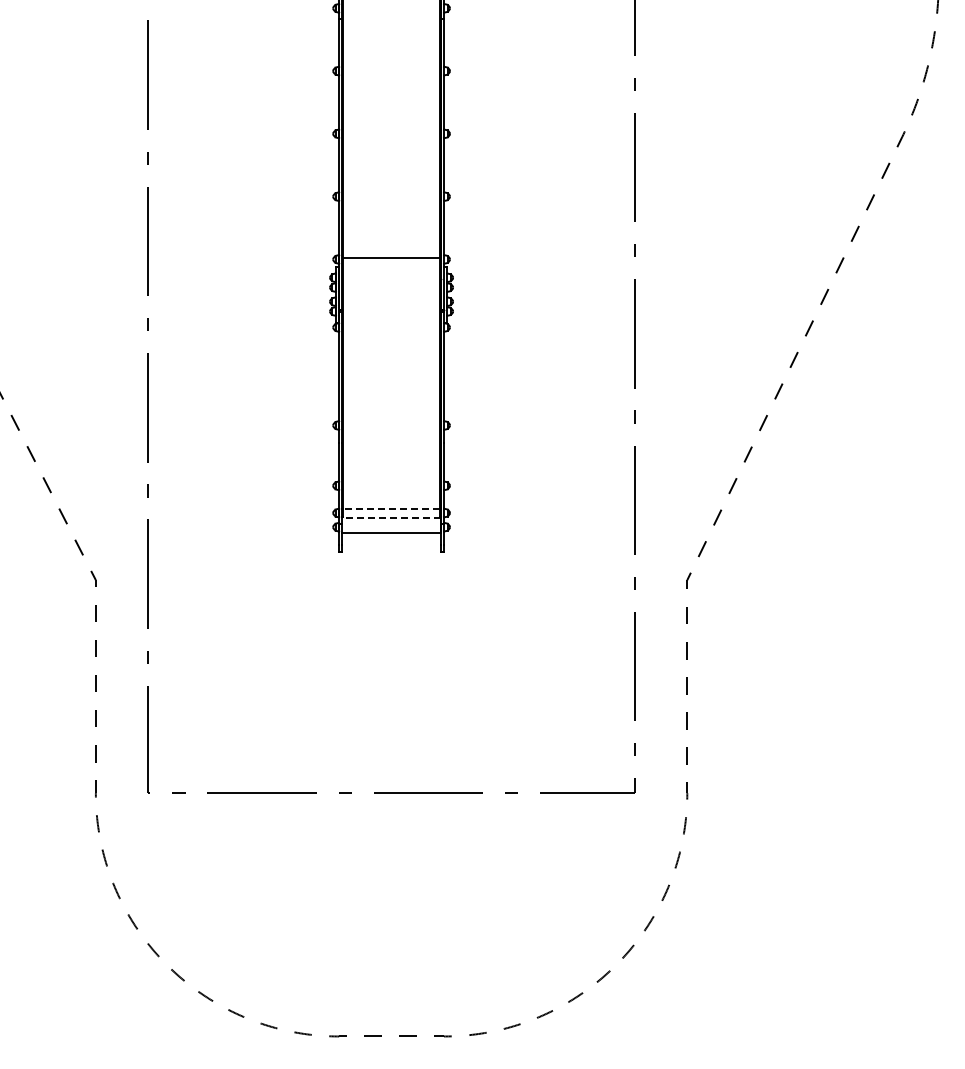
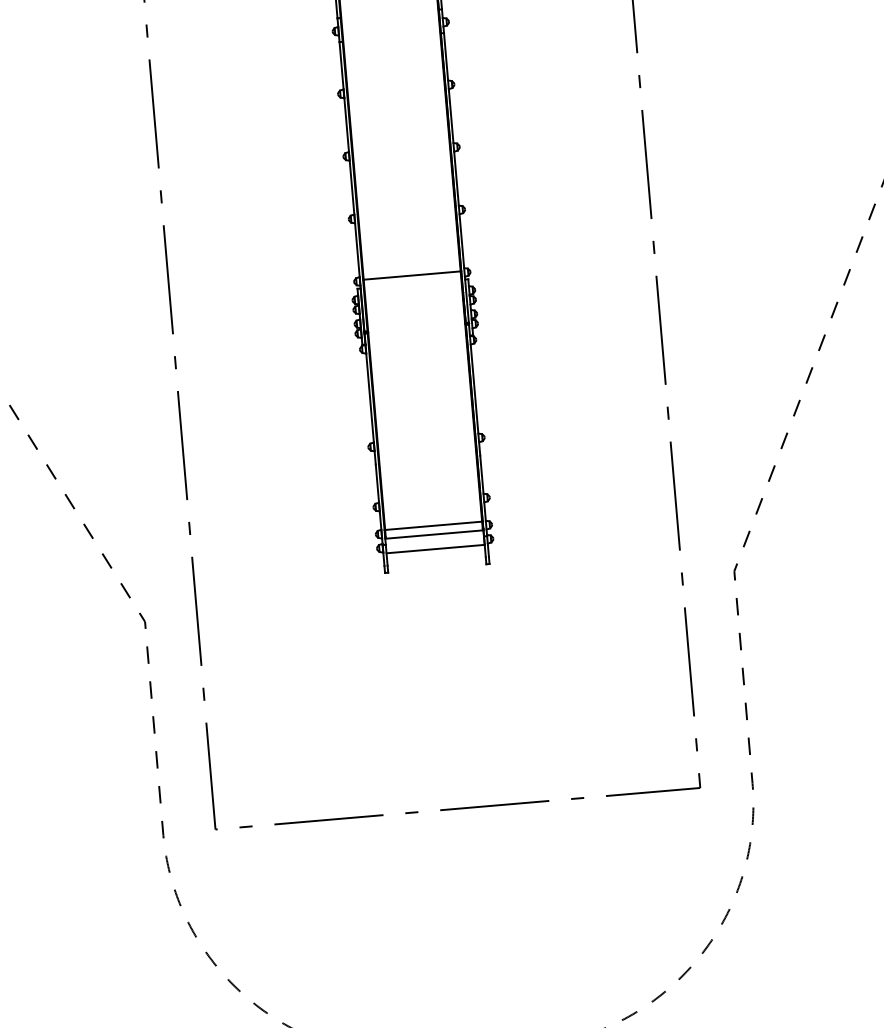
line: (391, 509) -> (433, 526), dashed -> solid
line: (391, 517) -> (434, 534), dashed -> solid

